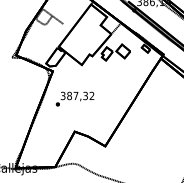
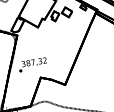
text: (74, 98) -> (32, 64), moved

